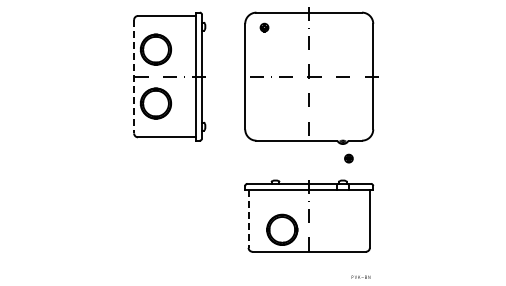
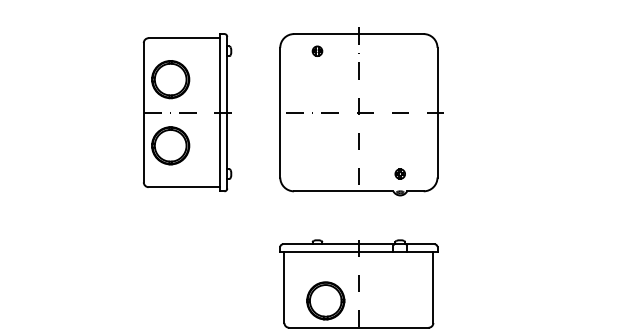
part: (264, 27) -> (317, 51), moved
line: (134, 76) -> (144, 112), dashed -> solid
part: (348, 158) -> (399, 173), moved
line: (248, 218) -> (284, 286), dashed -> solid

